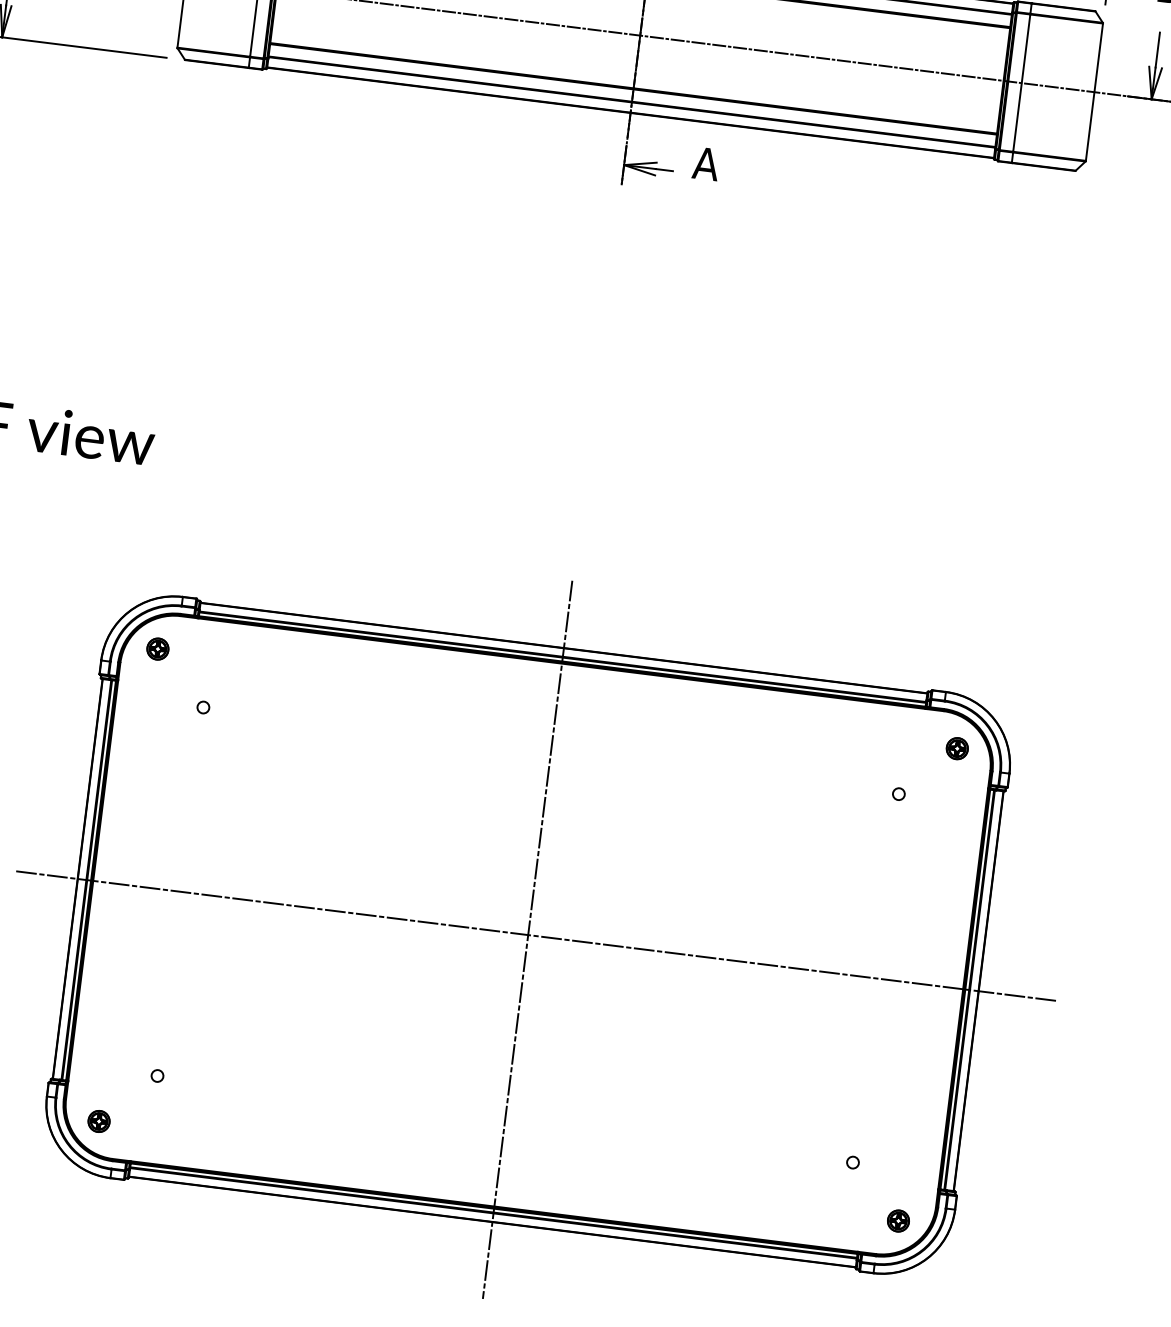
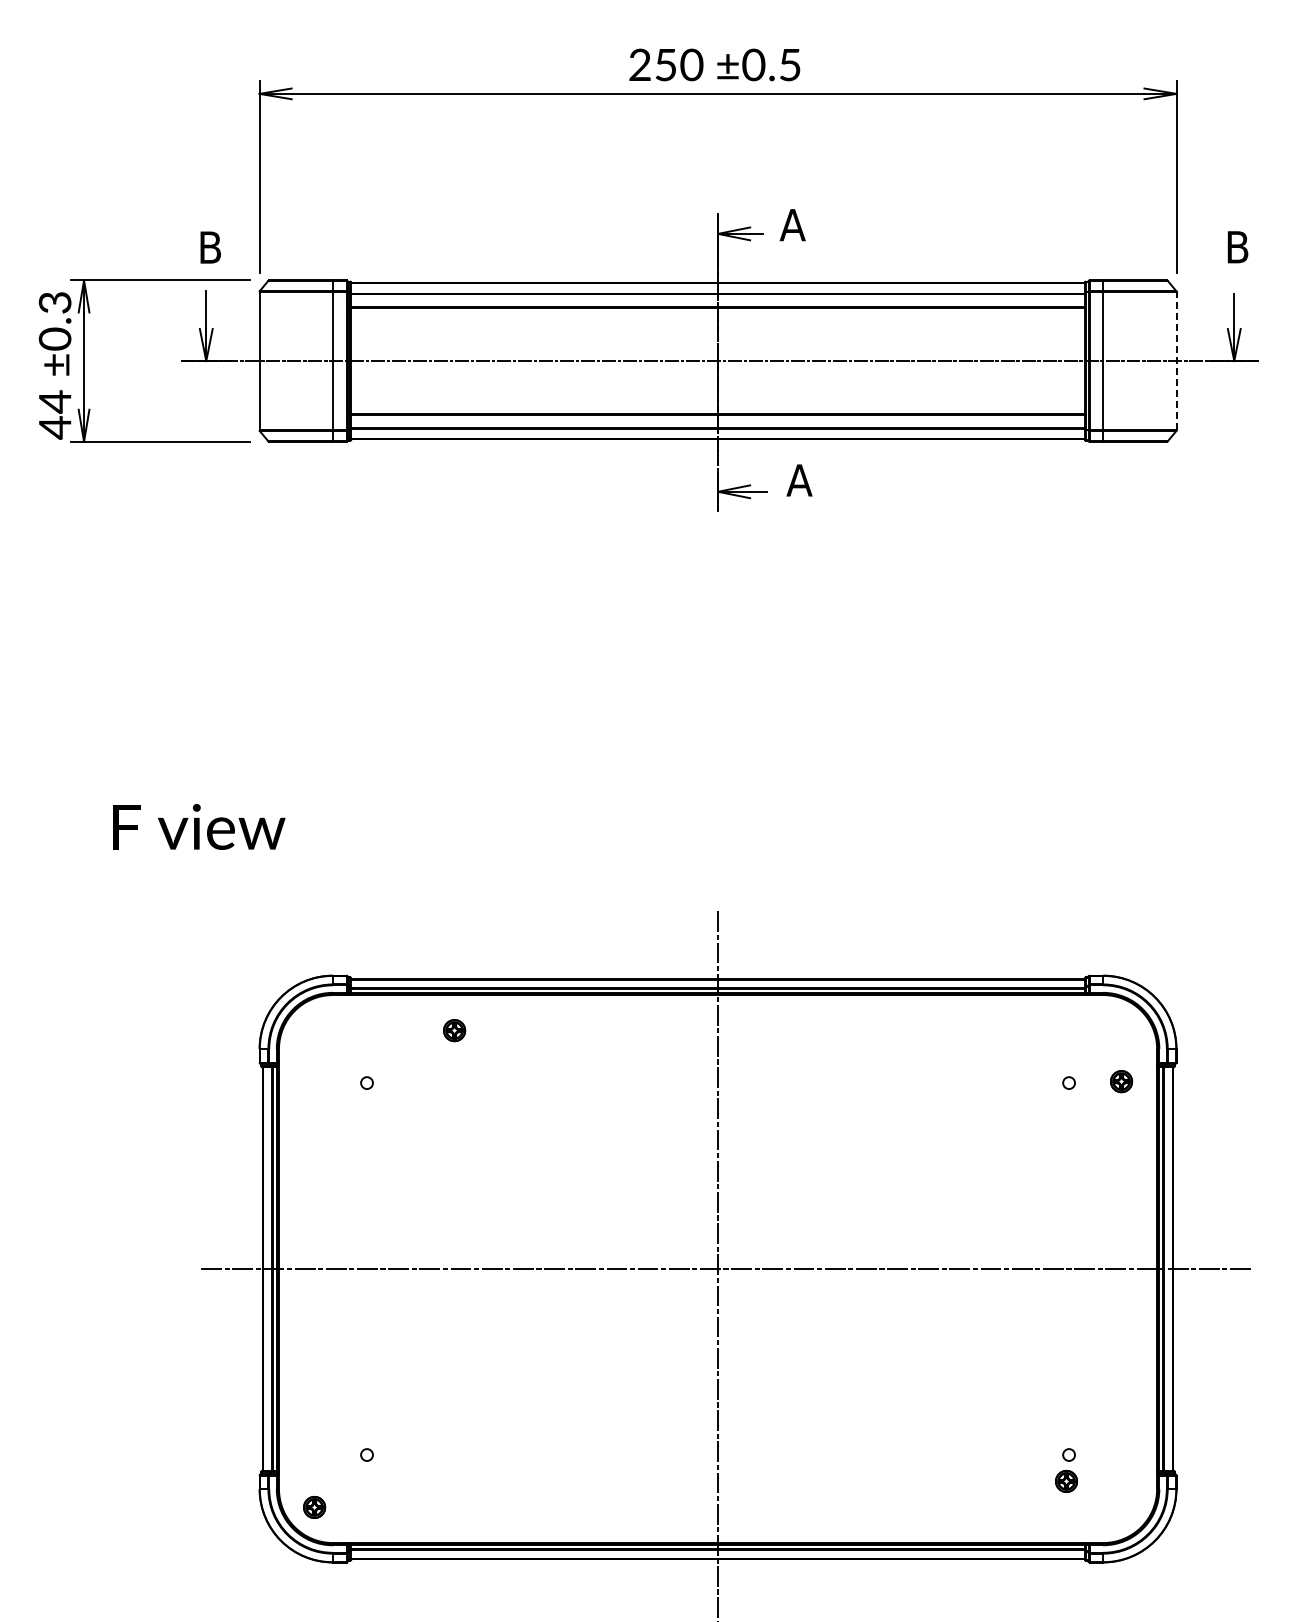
line: (1094, 91) -> (1176, 360), solid -> dashed
part: (157, 648) -> (454, 1030), moved
part: (957, 748) -> (1121, 1081), moved
part: (898, 1221) -> (1066, 1481), moved

